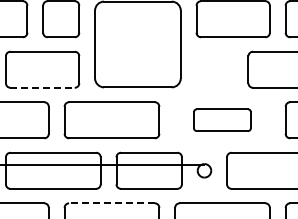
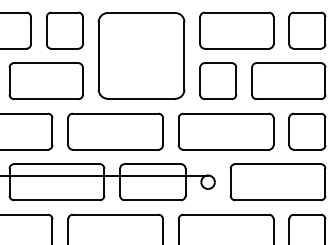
part: (214, 70) -> (218, 81), added
line: (42, 88) -> (46, 99), dashed -> solid
part: (221, 120) -> (225, 131), size x1.67
line: (111, 203) -> (115, 214), dashed -> solid

